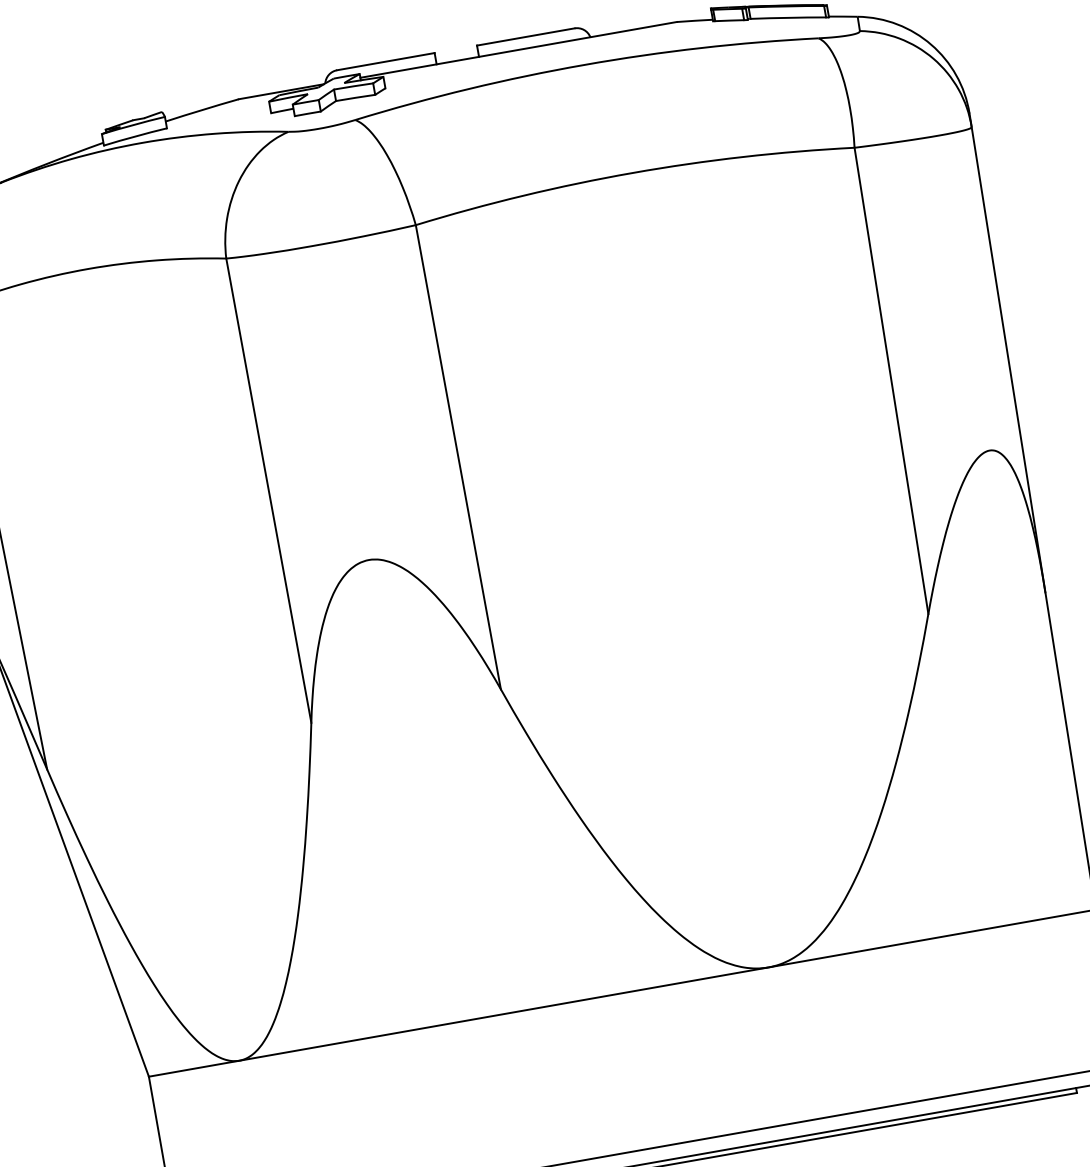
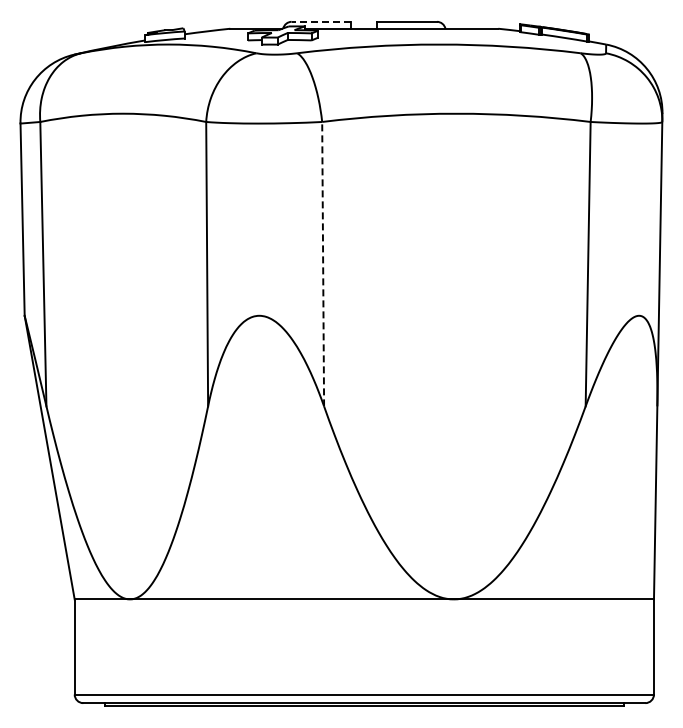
line: (385, 61) -> (321, 21), solid -> dashed
line: (458, 456) -> (323, 263), solid -> dashed

